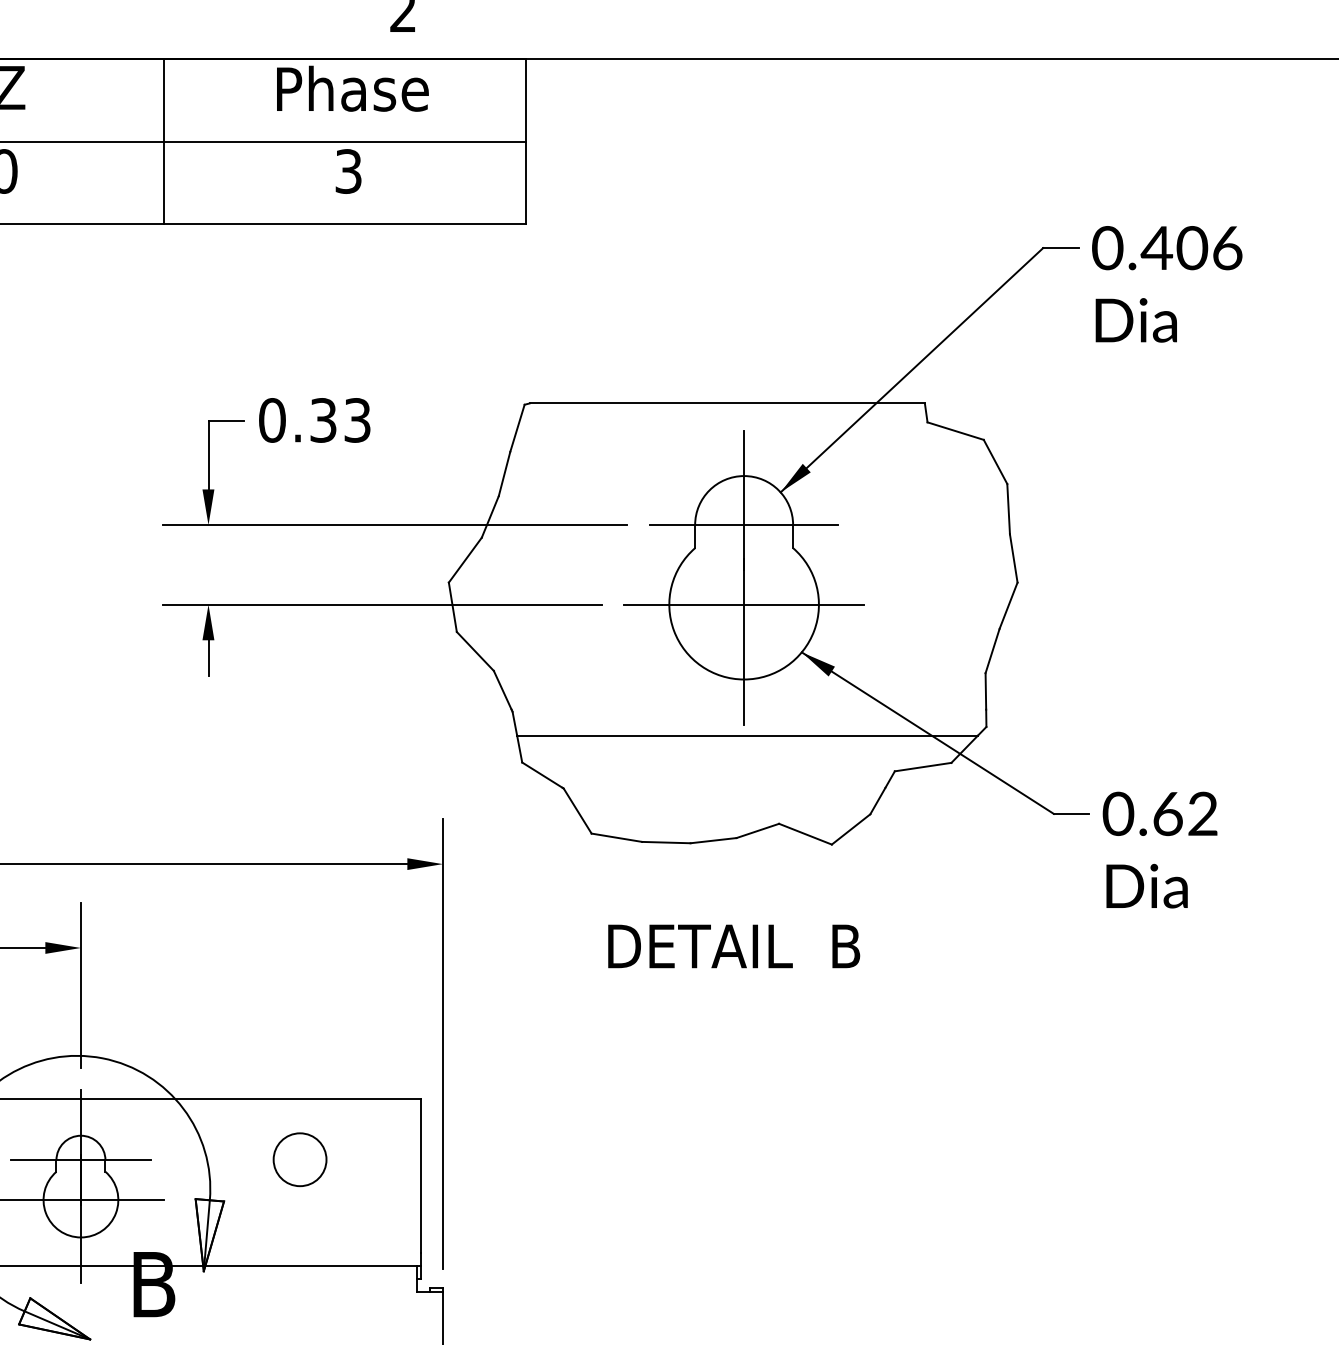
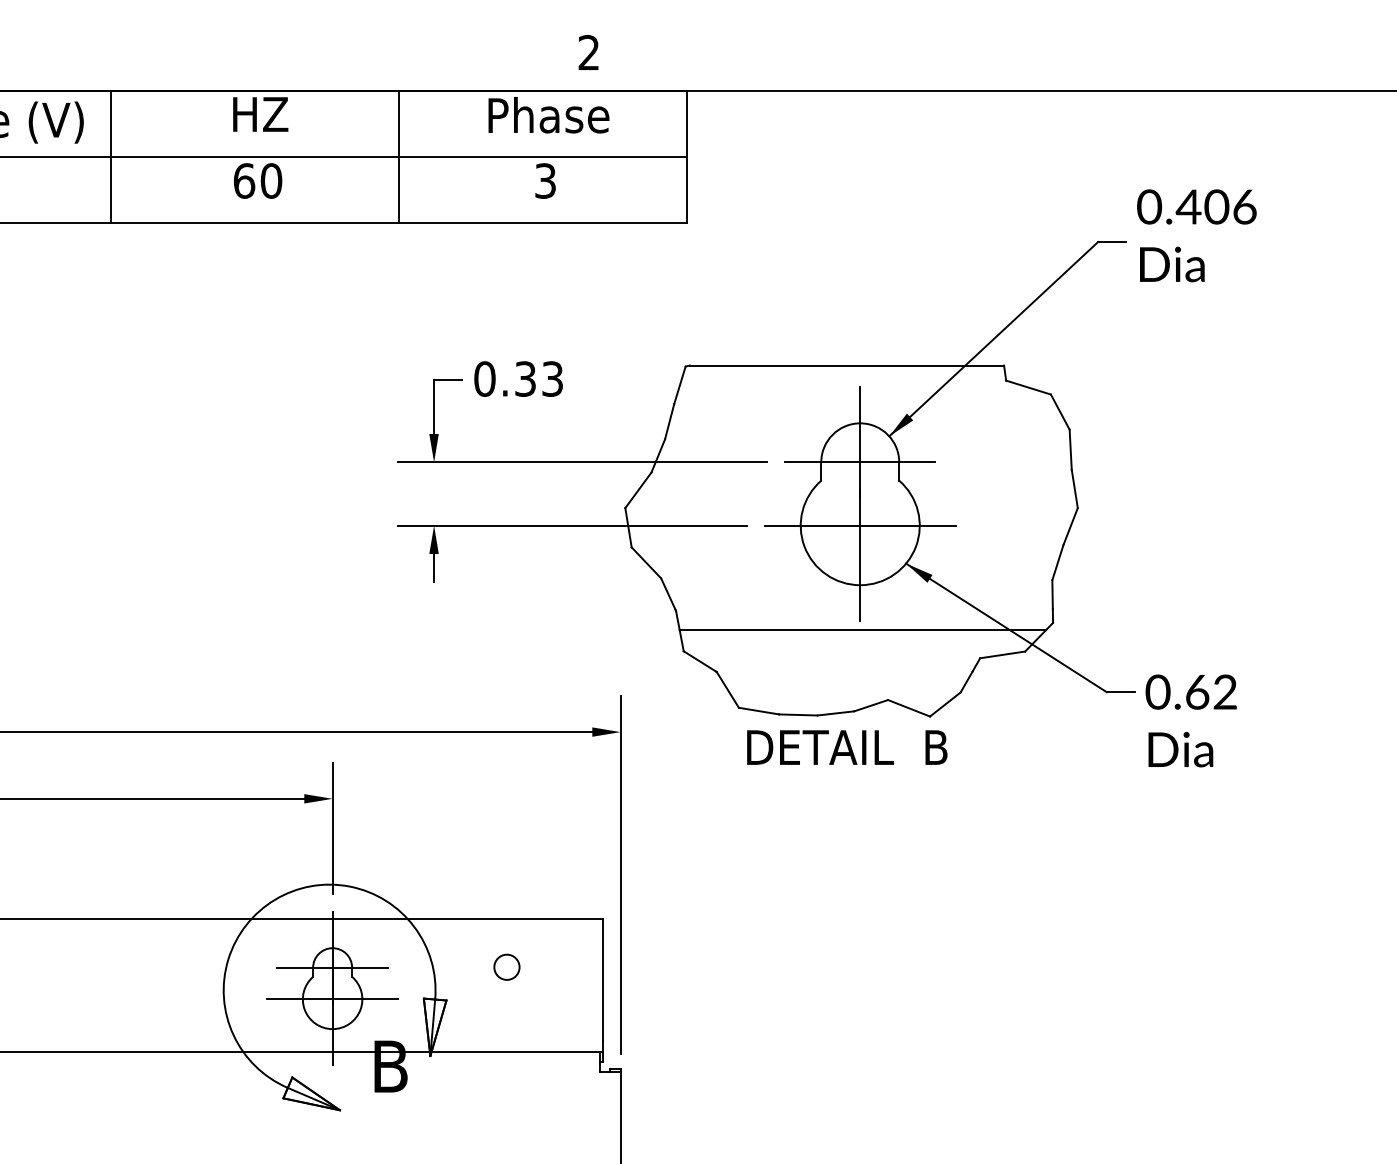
text: (1166, 283) -> (1196, 235), moved
text: (734, 946) -> (847, 747), moved
circle: (299, 1160) -> (506, 967), size x0.6

